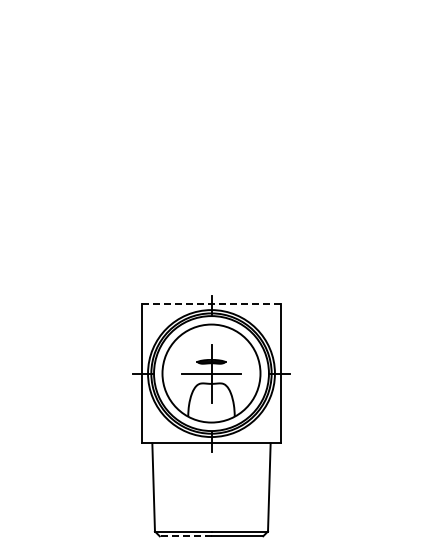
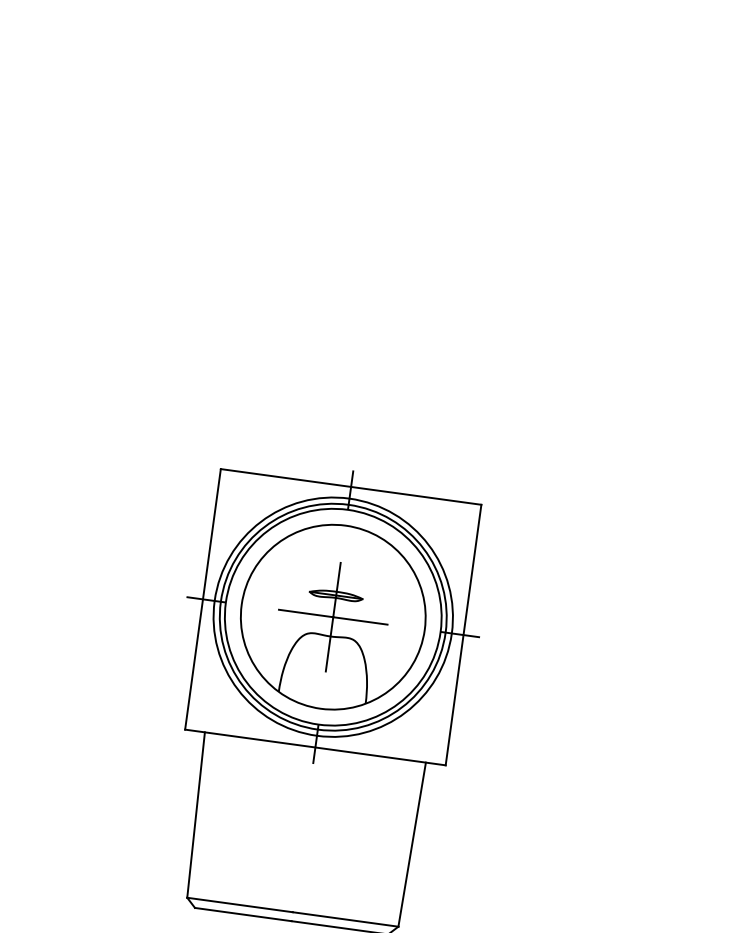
line: (211, 303) -> (351, 486), dashed -> solid
line: (185, 536) -> (243, 914), dashed -> solid

